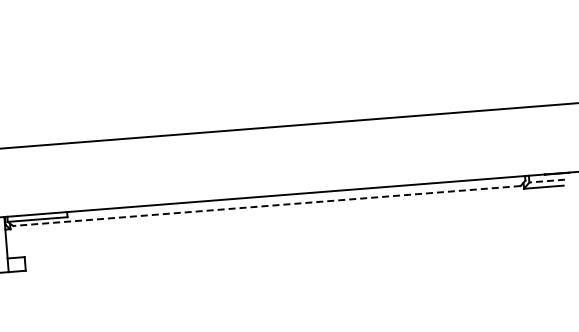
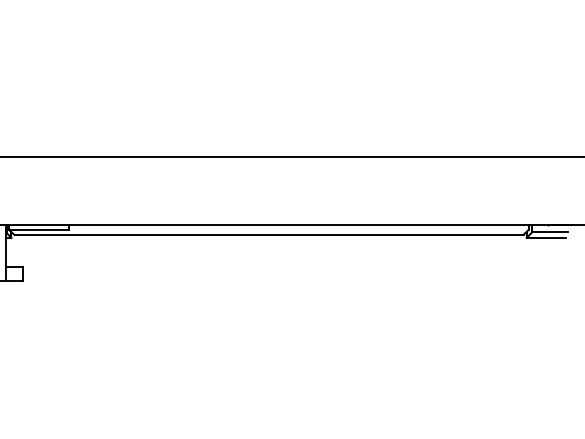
line: (547, 181) -> (550, 232), dashed -> solid
line: (266, 205) -> (268, 234), dashed -> solid

